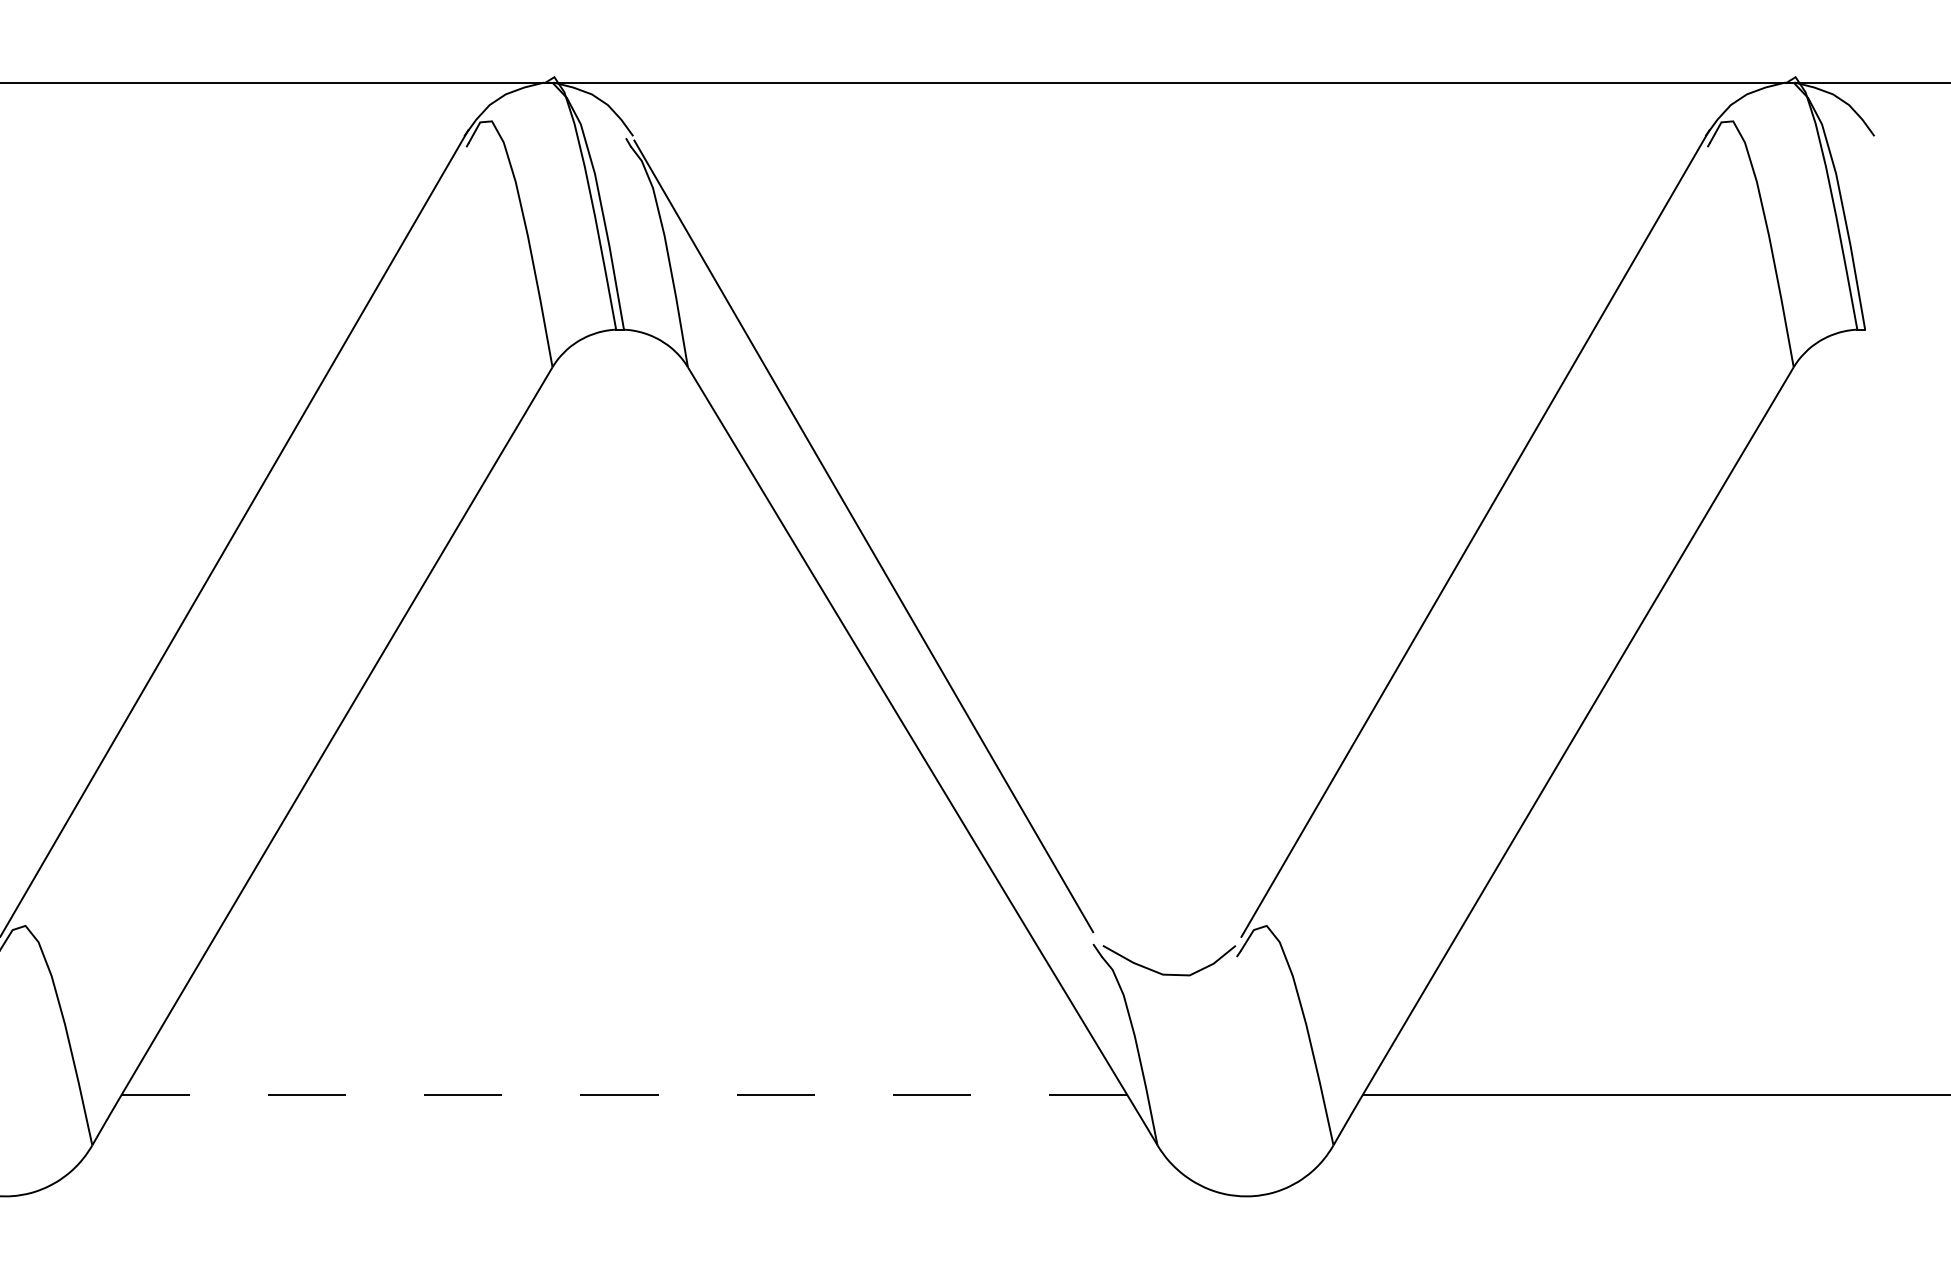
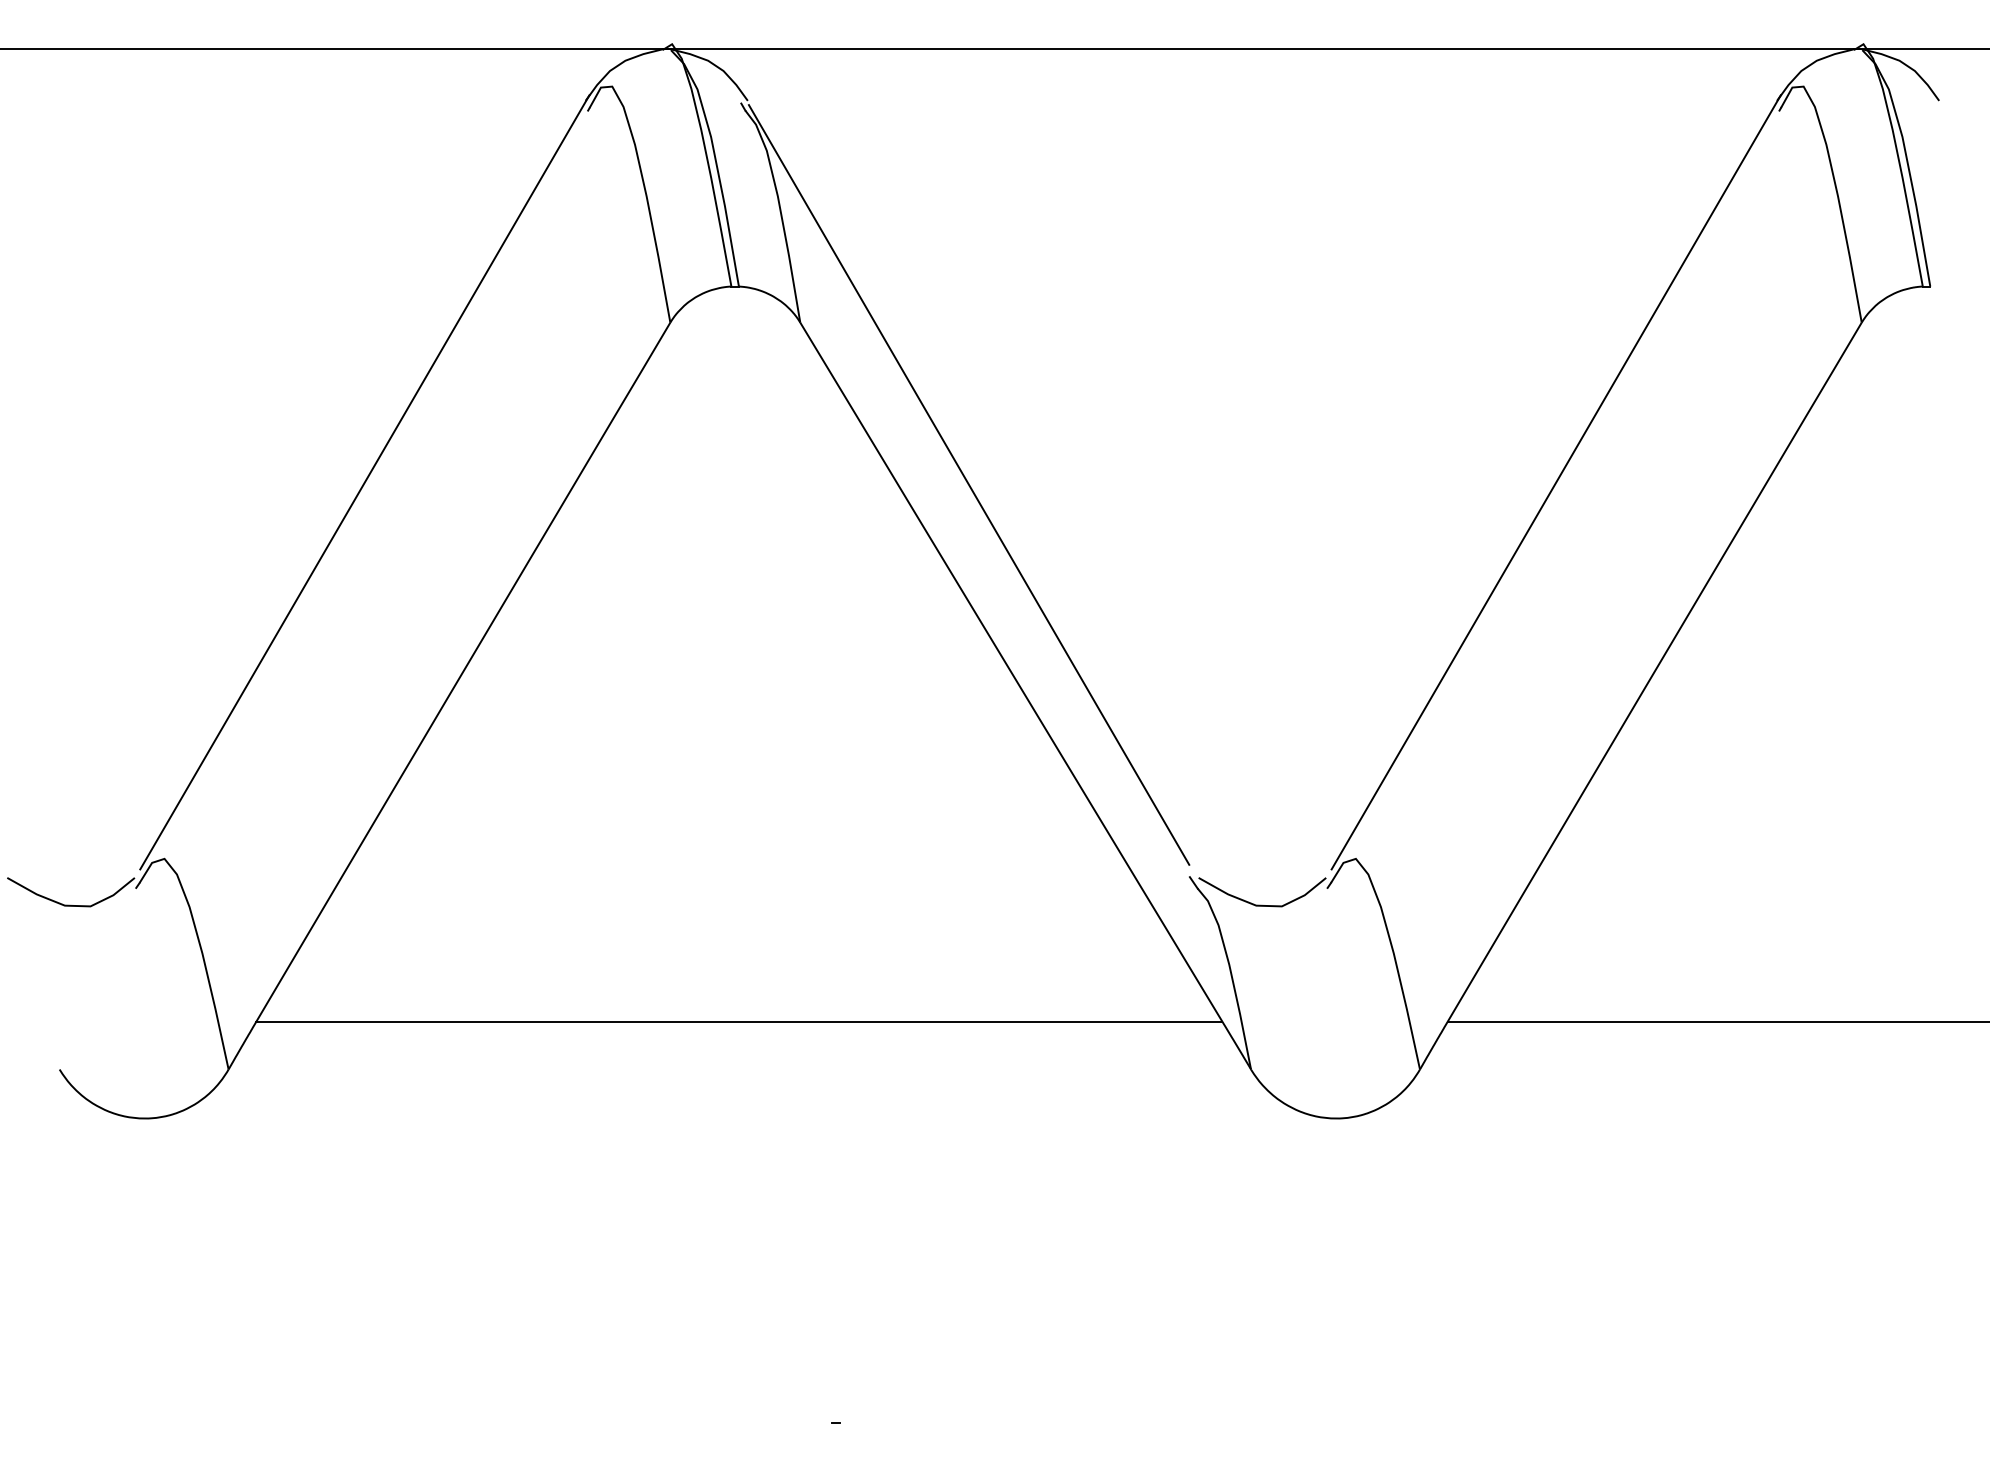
line: (624, 1095) -> (739, 1021), dashed -> solid

